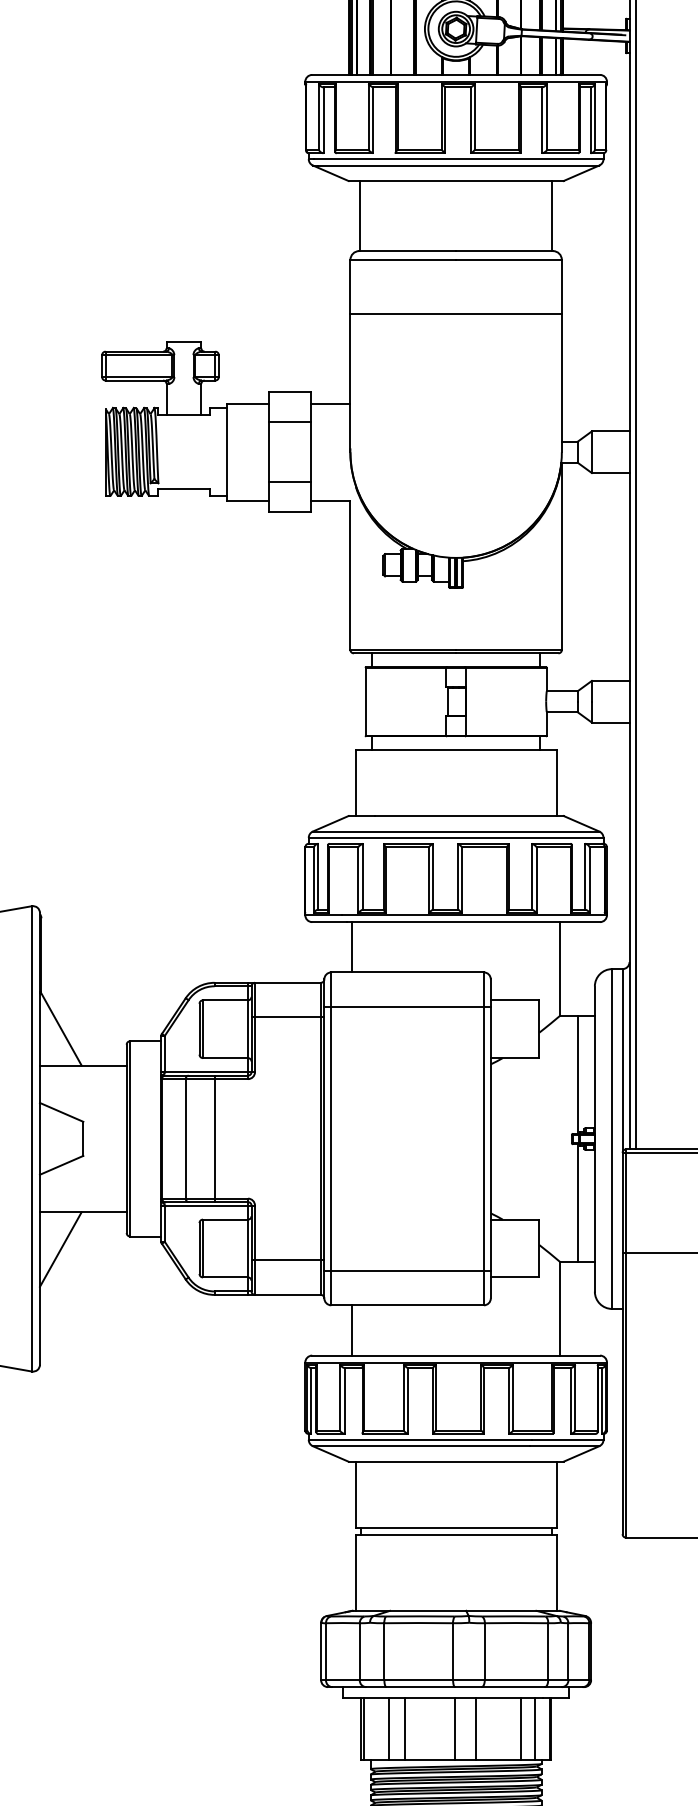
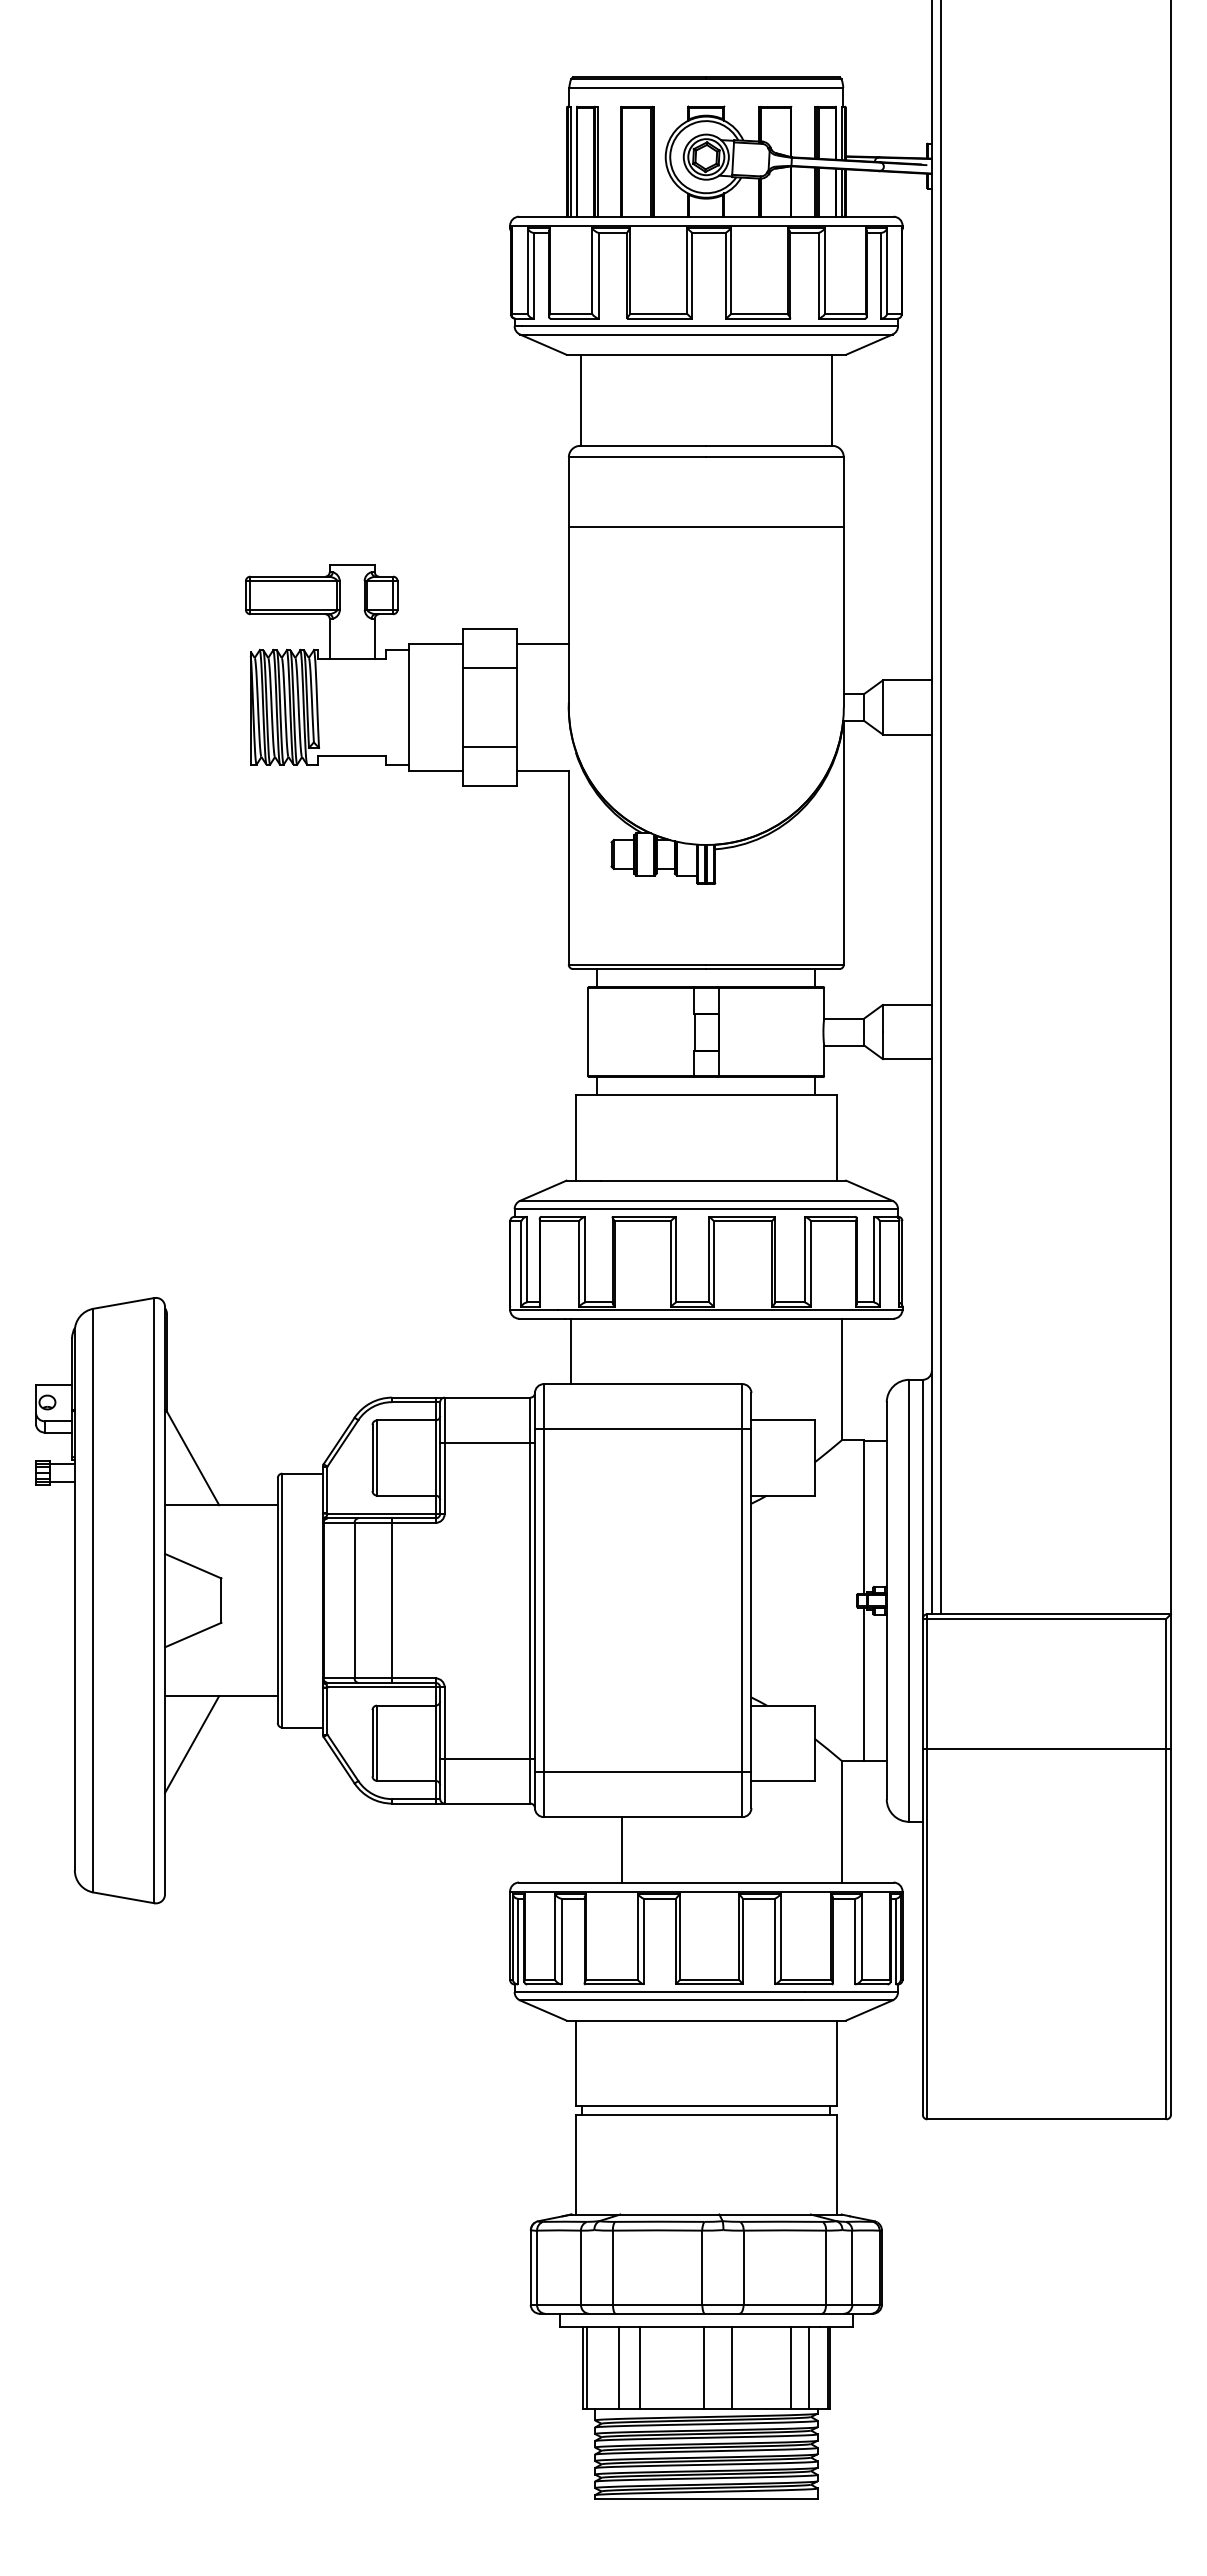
line: (352, 1330) -> (622, 1849), moved

